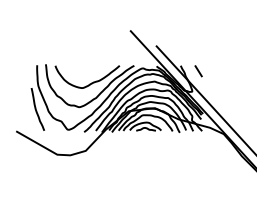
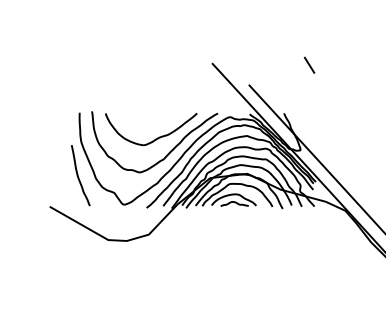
line: (198, 70) -> (309, 64), moved

